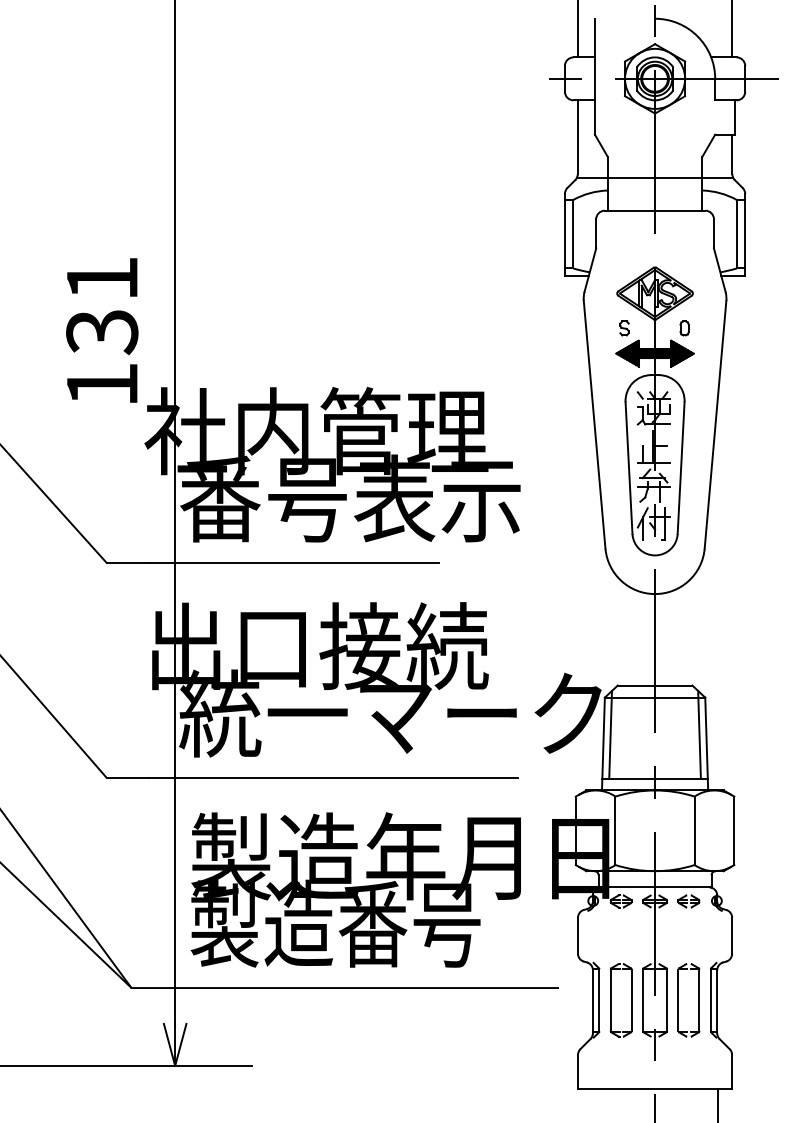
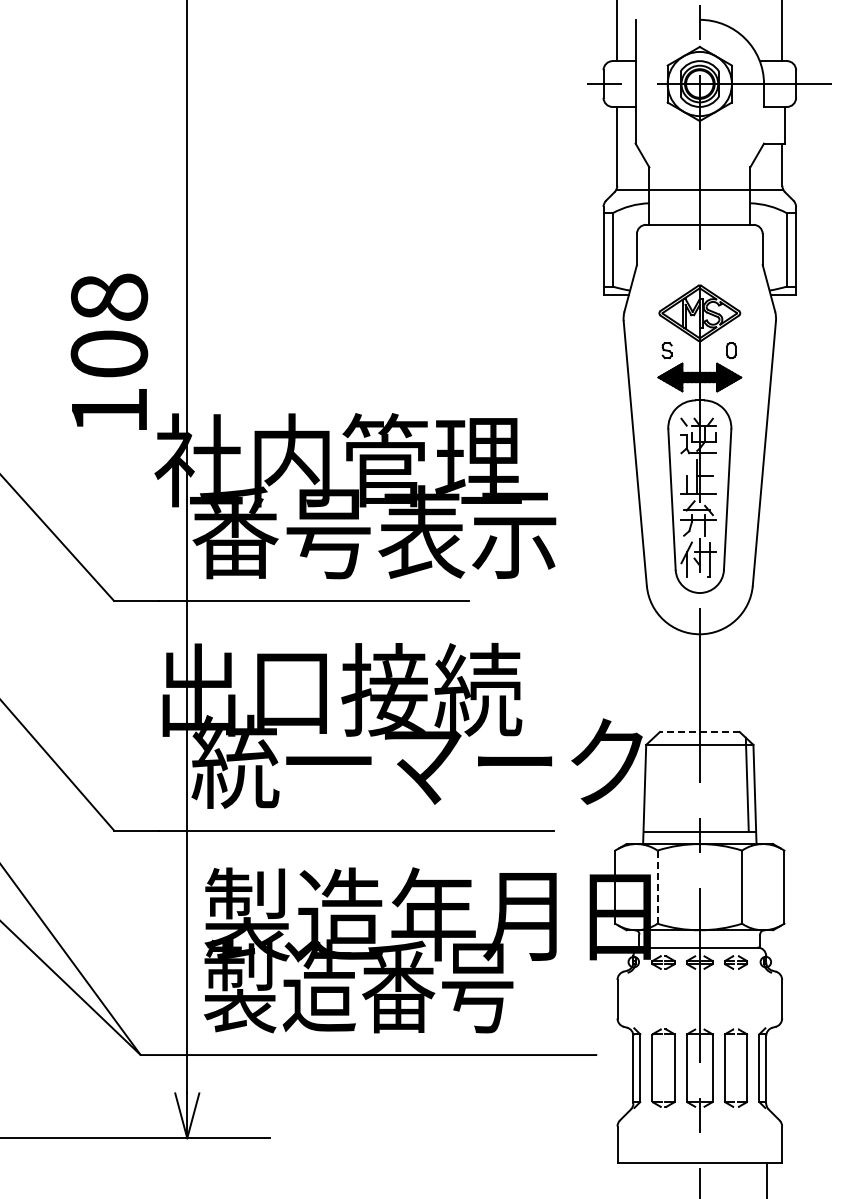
text: (102, 305) -> (109, 326), 131 -> 108
line: (654, 685) -> (699, 731), solid -> dashed
line: (609, 734) -> (651, 784), removed
line: (615, 831) -> (657, 887), solid -> dashed

